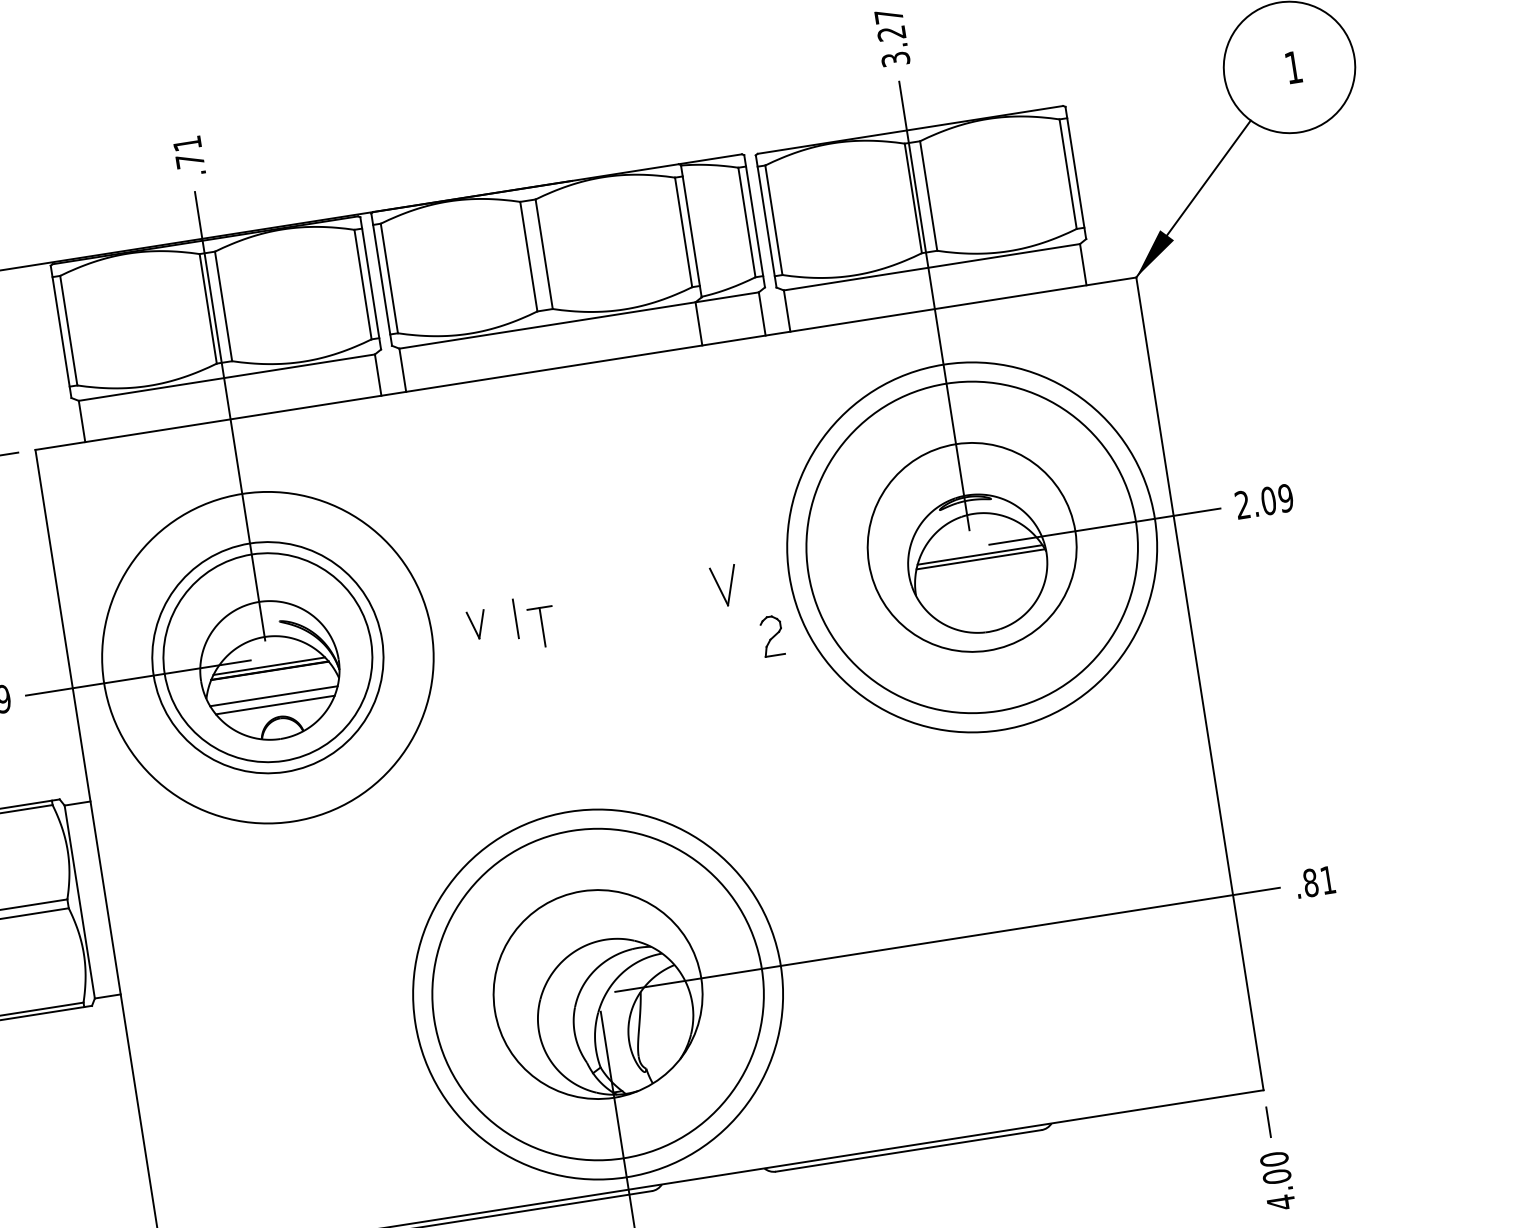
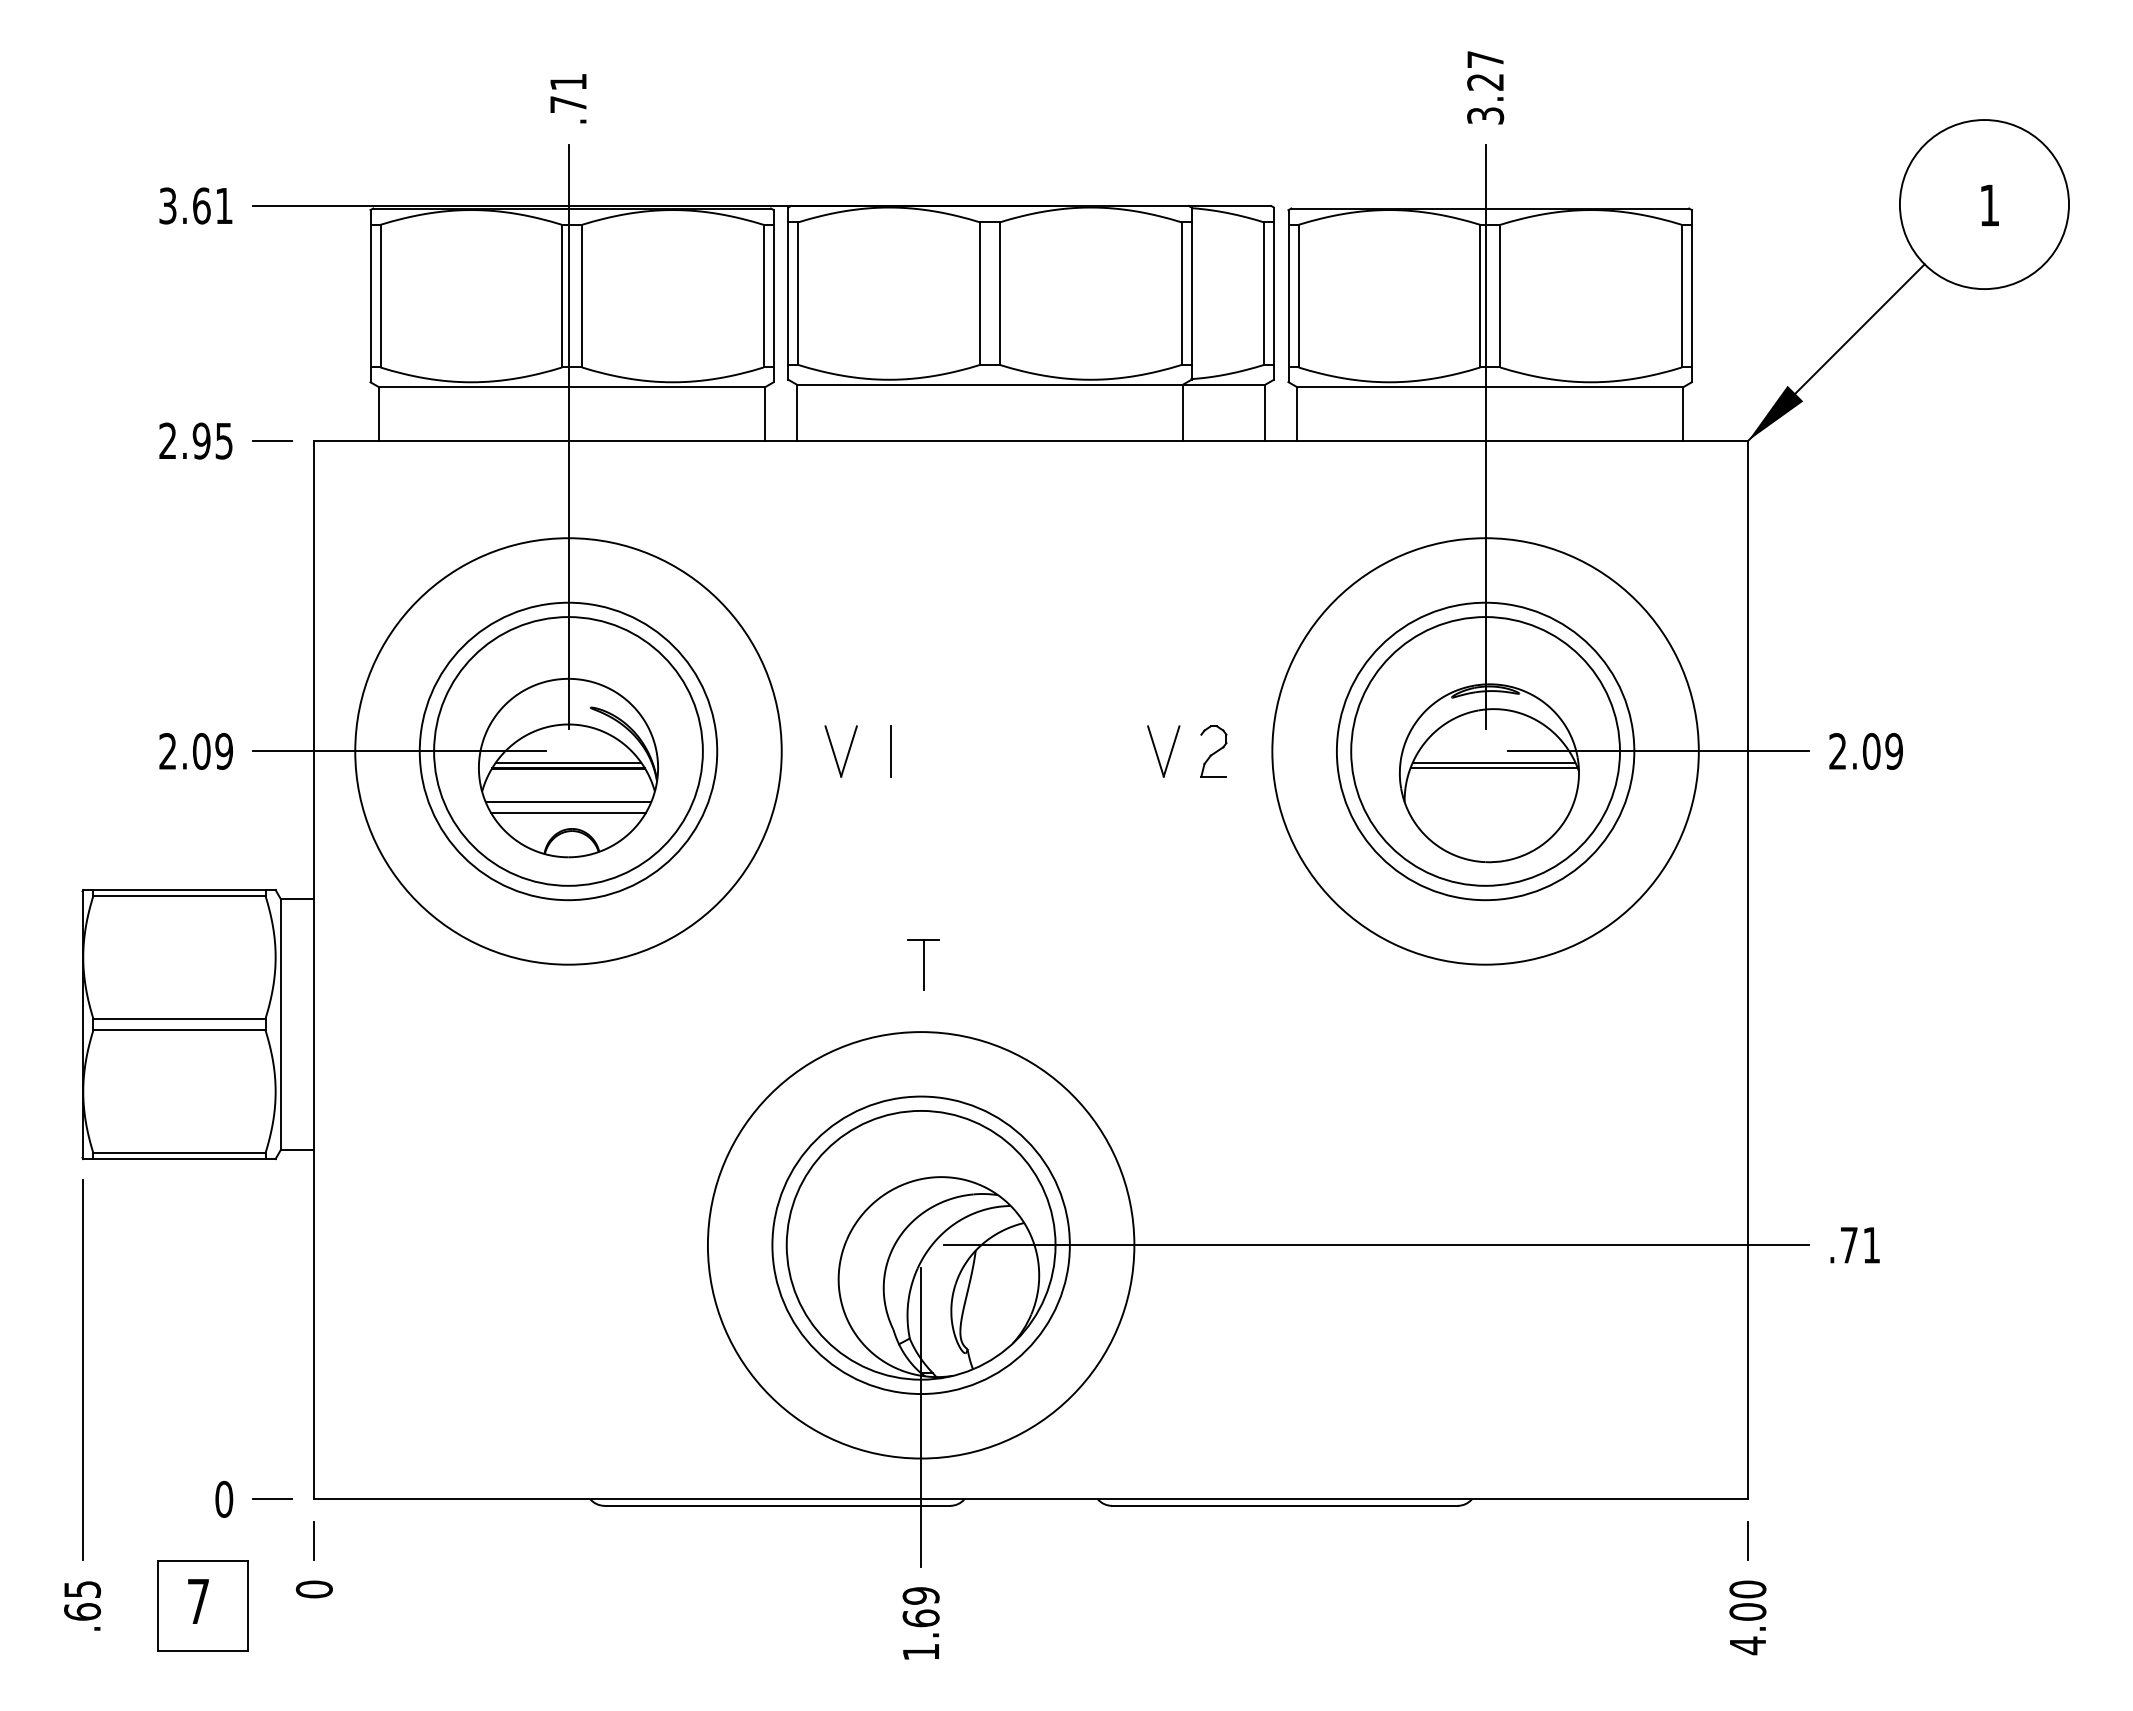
circle: (972, 547) -> (1485, 751), size x0.62
part: (476, 625) -> (840, 751), size x1.43
part: (542, 626) -> (923, 964), moved
part: (772, 636) -> (1213, 751), moved
text: (1310, 882) -> (1849, 1244), .81 -> .71
circle: (597, 994) -> (920, 1245), size x0.62

